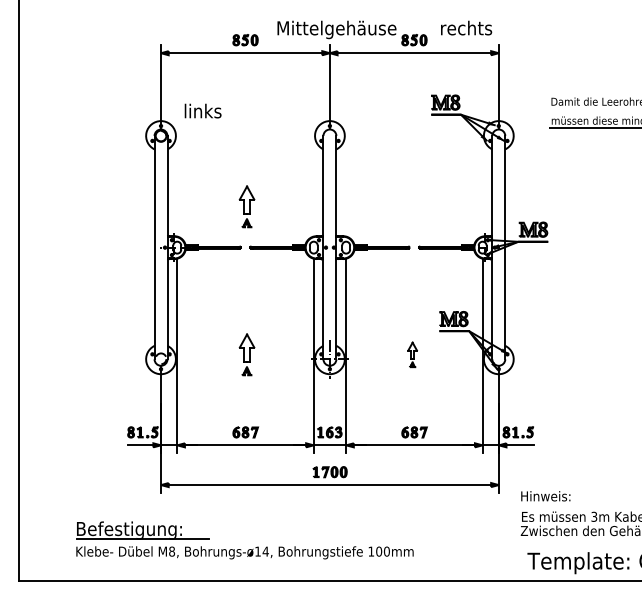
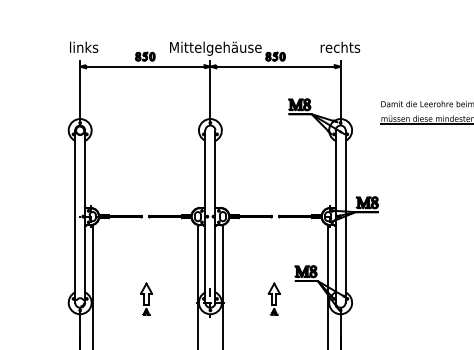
text: (466, 27) -> (340, 46), moved
text: (202, 110) -> (83, 46), moved
part: (246, 206) -> (146, 184), removed
part: (412, 354) -> (274, 299), size x1.67

